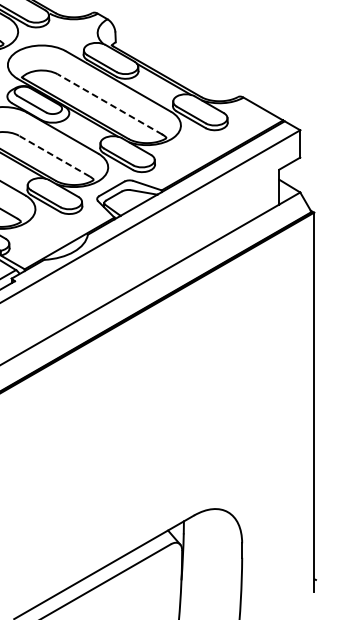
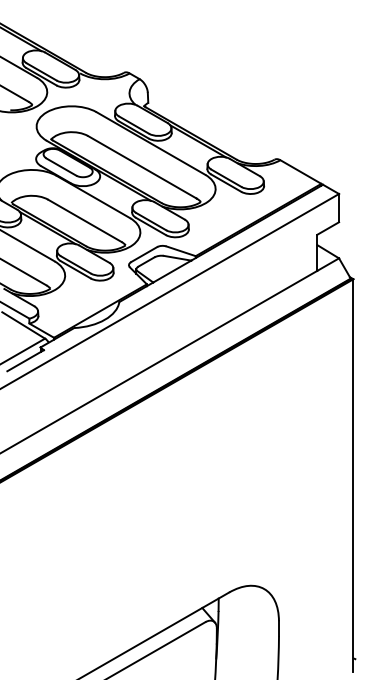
line: (110, 104) -> (142, 167), dashed -> solid
line: (54, 155) -> (84, 220), dashed -> solid

